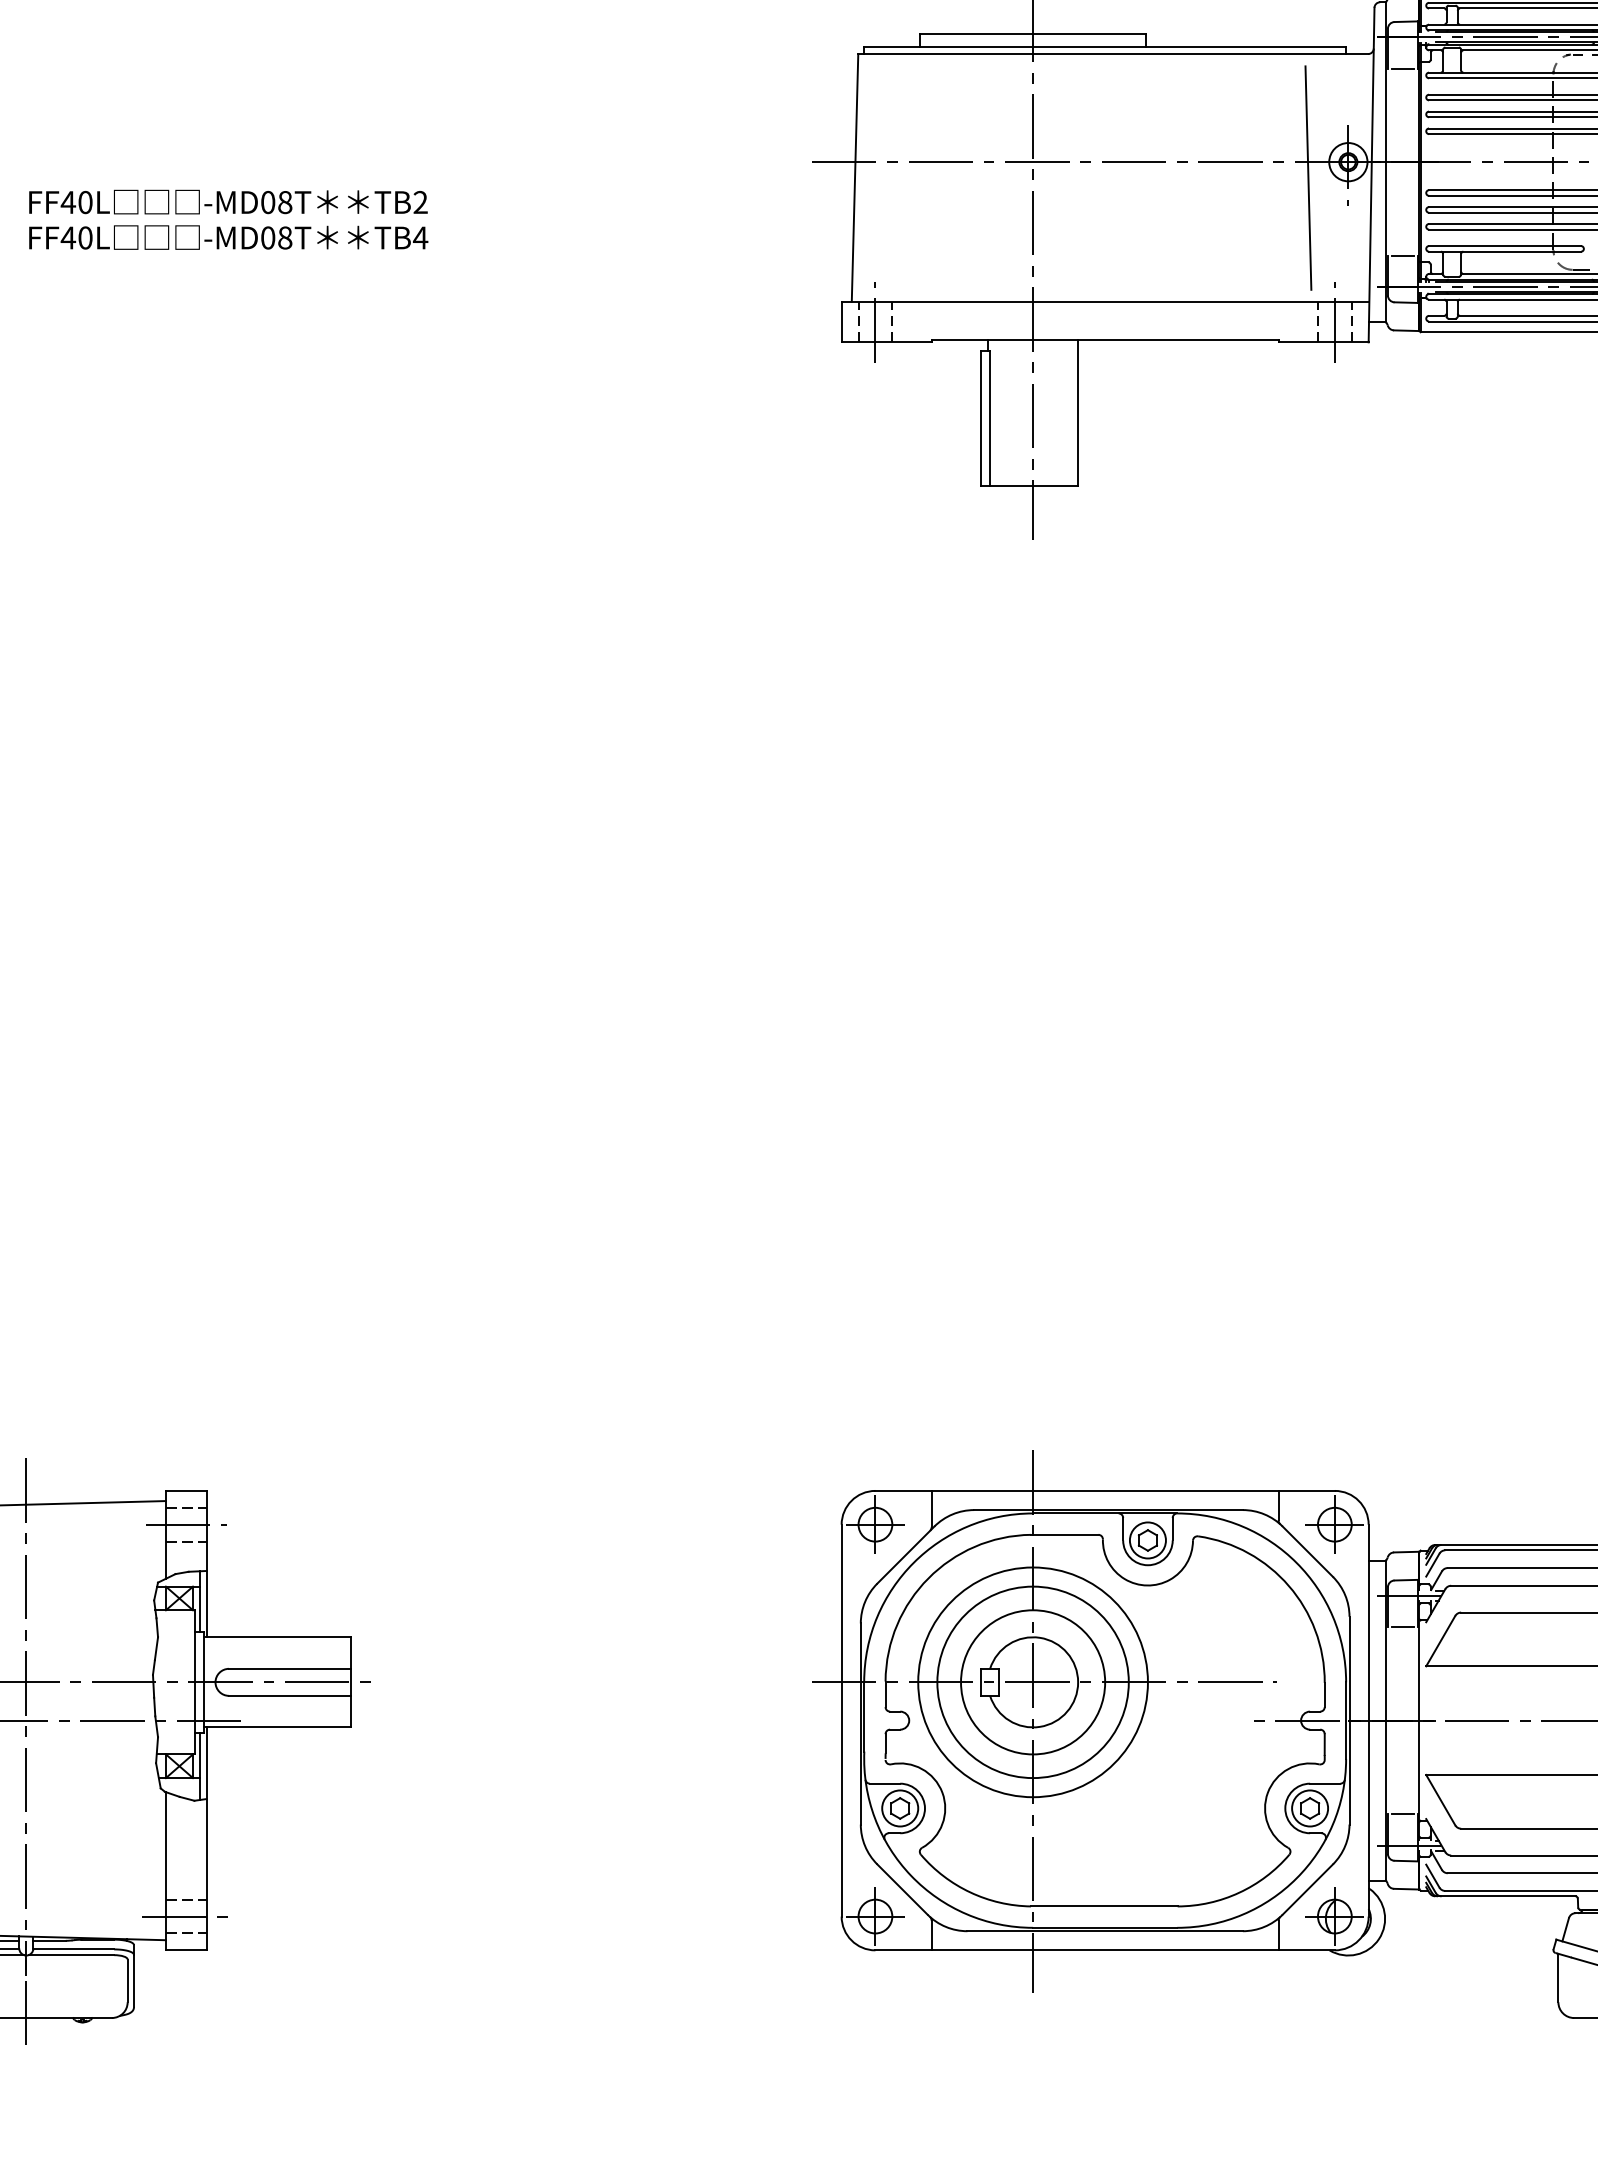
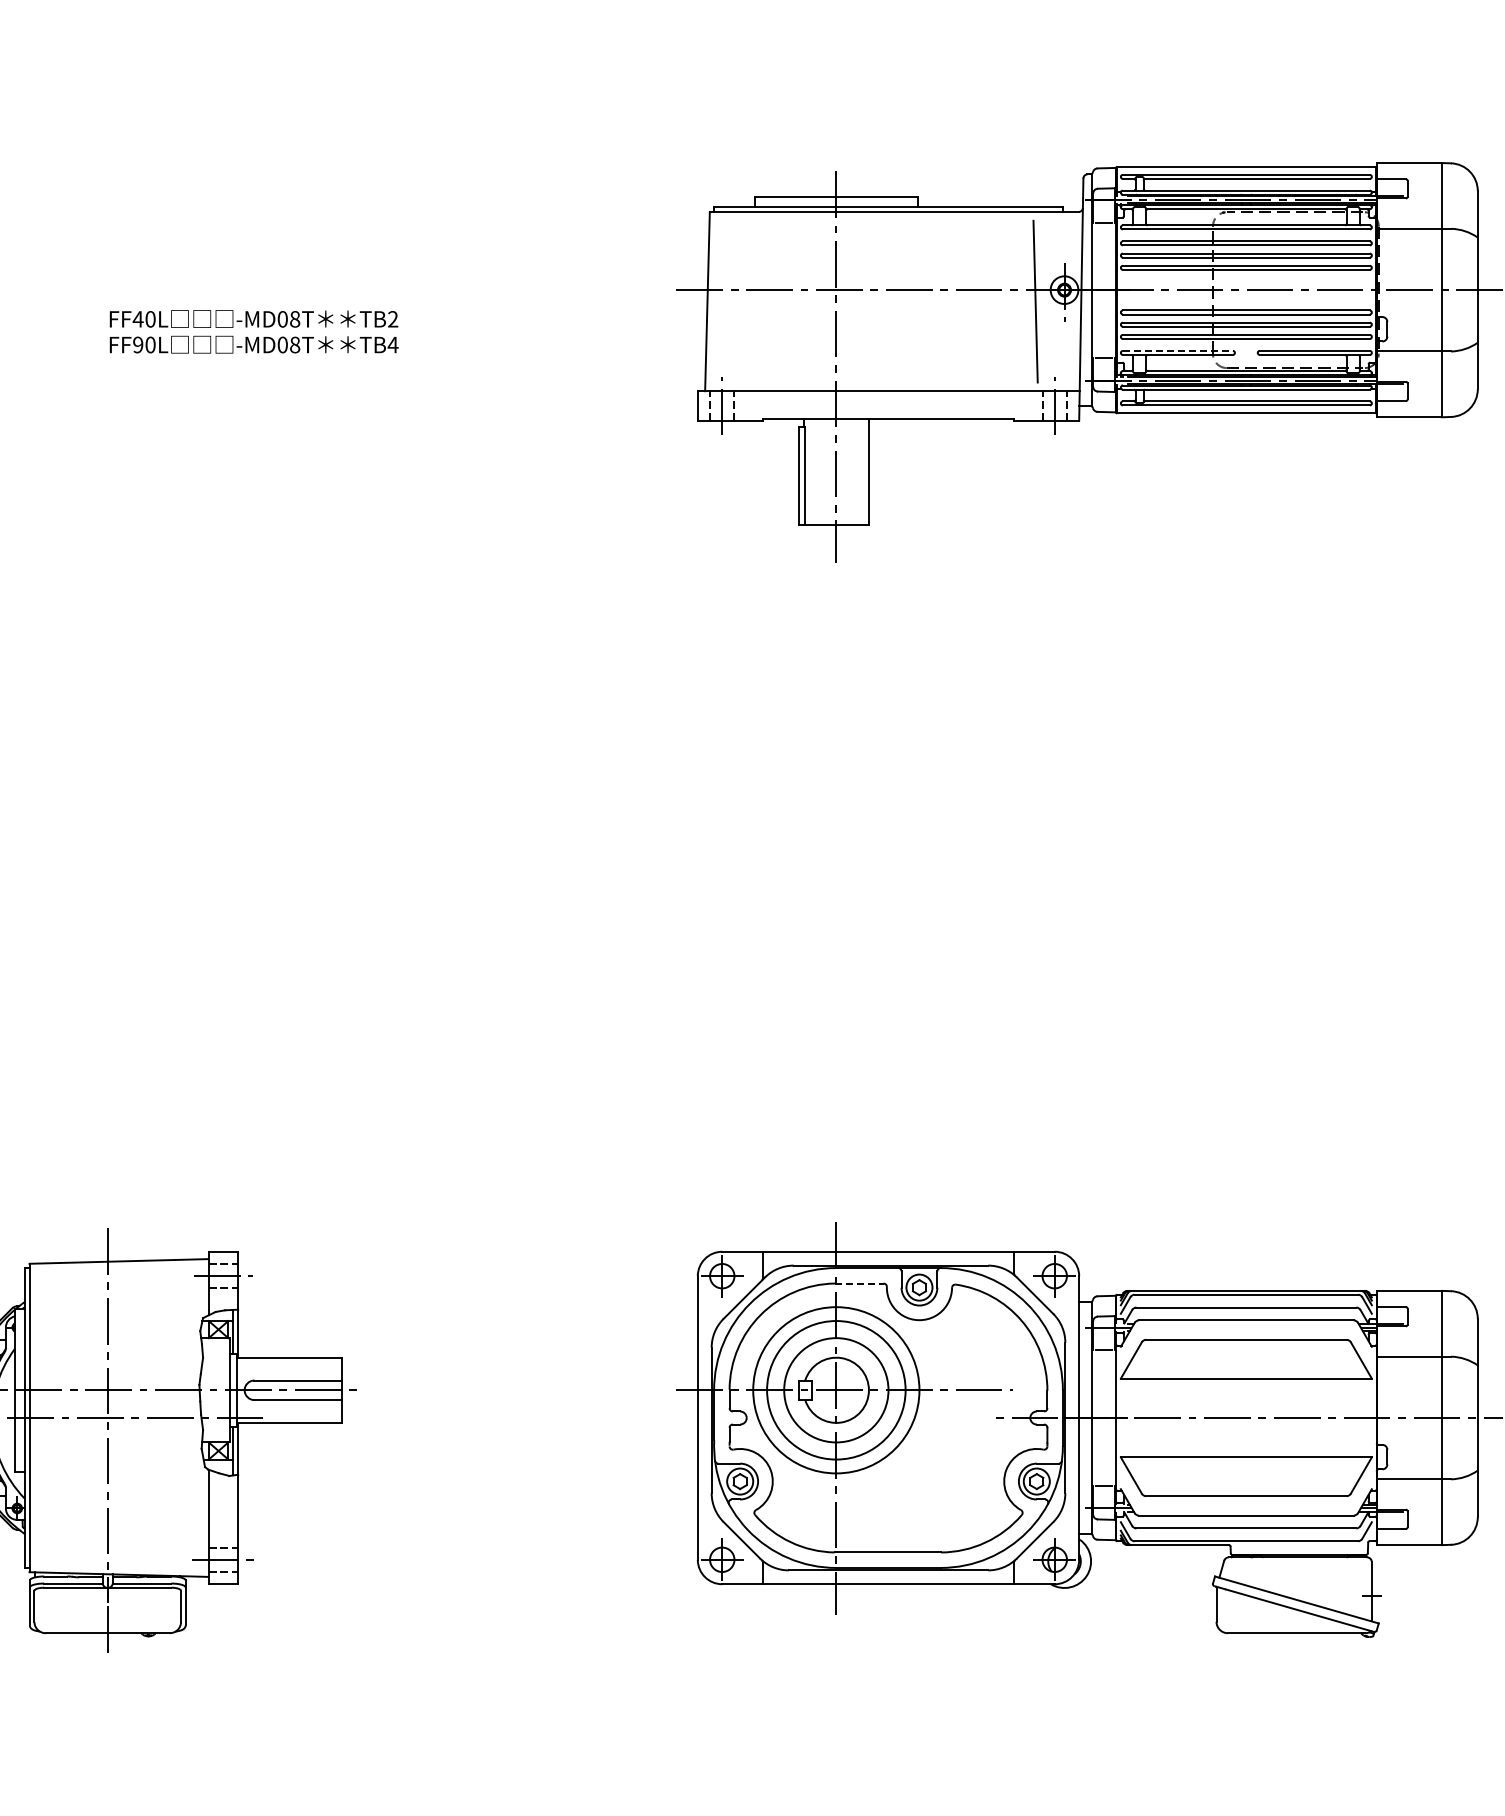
text: (67, 237) -> (137, 344), FF40L -> FF90L
line: (1505, 245) -> (1178, 350), solid -> dashed
line: (1065, 1534) -> (859, 1283), solid -> dashed

